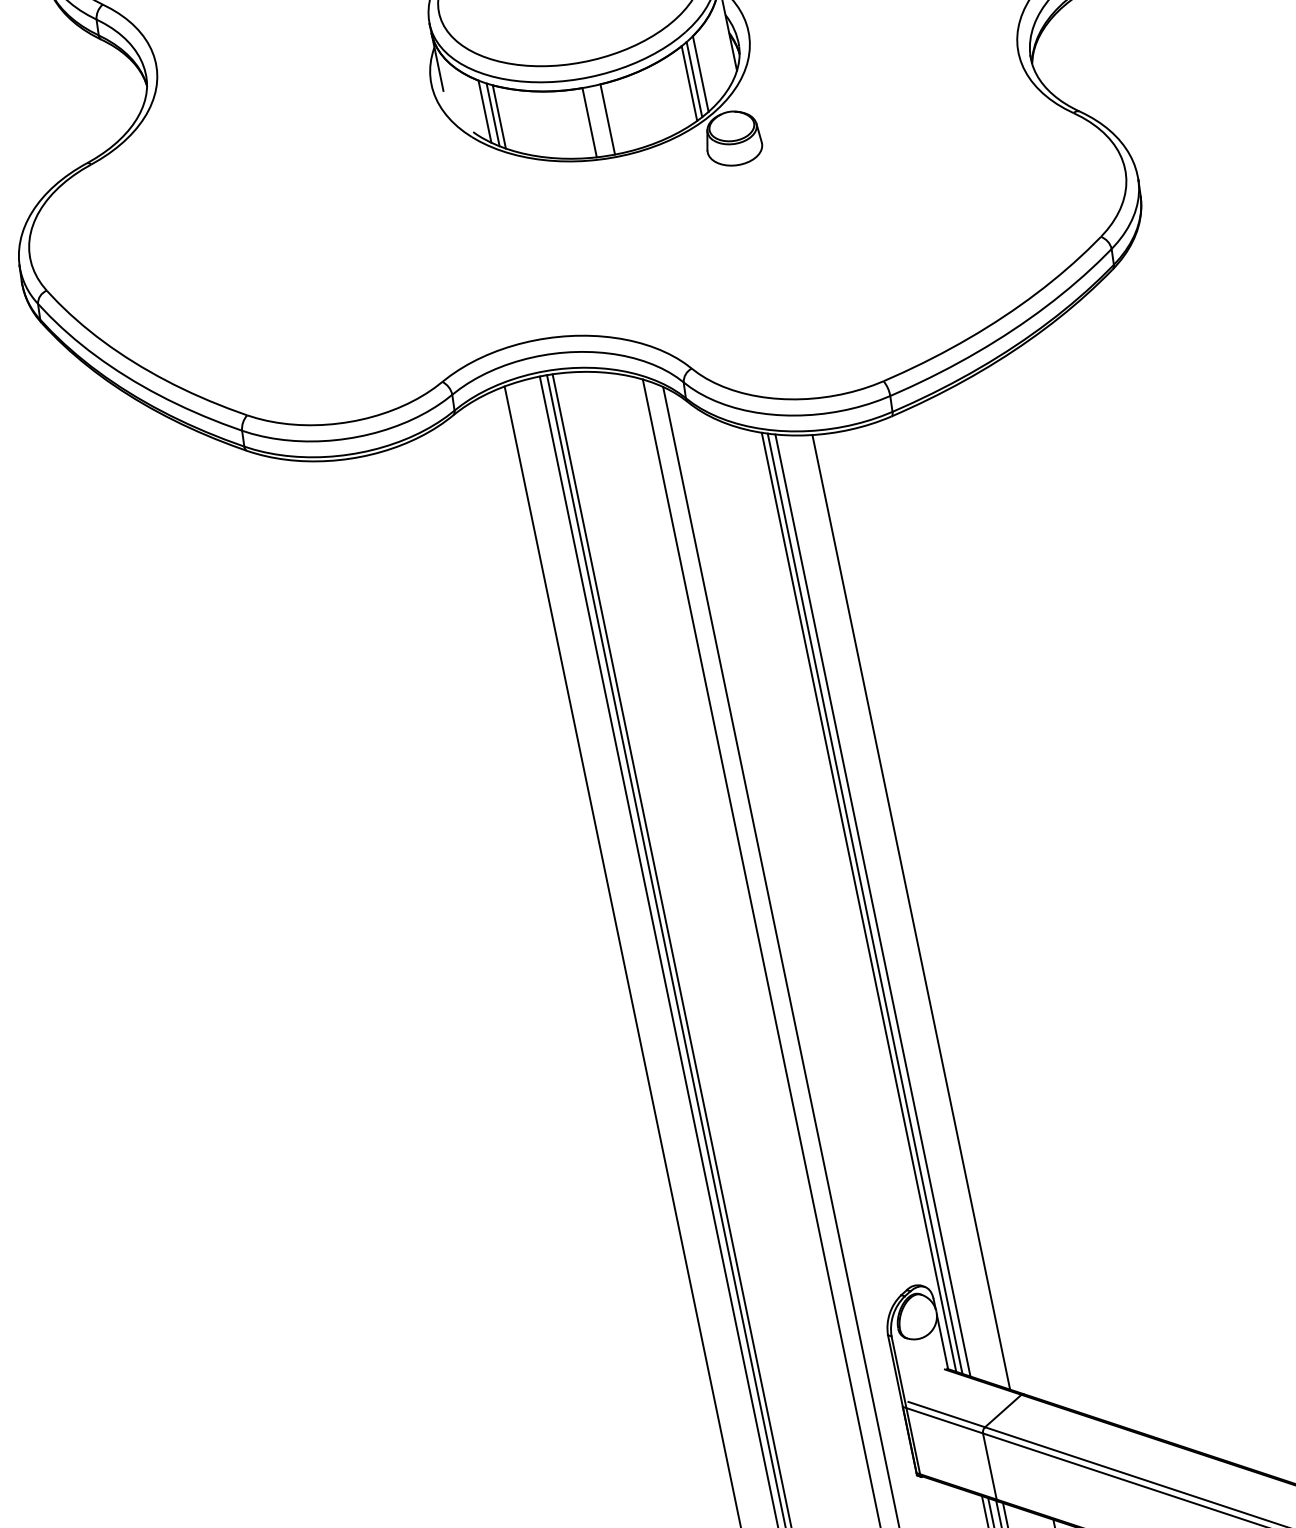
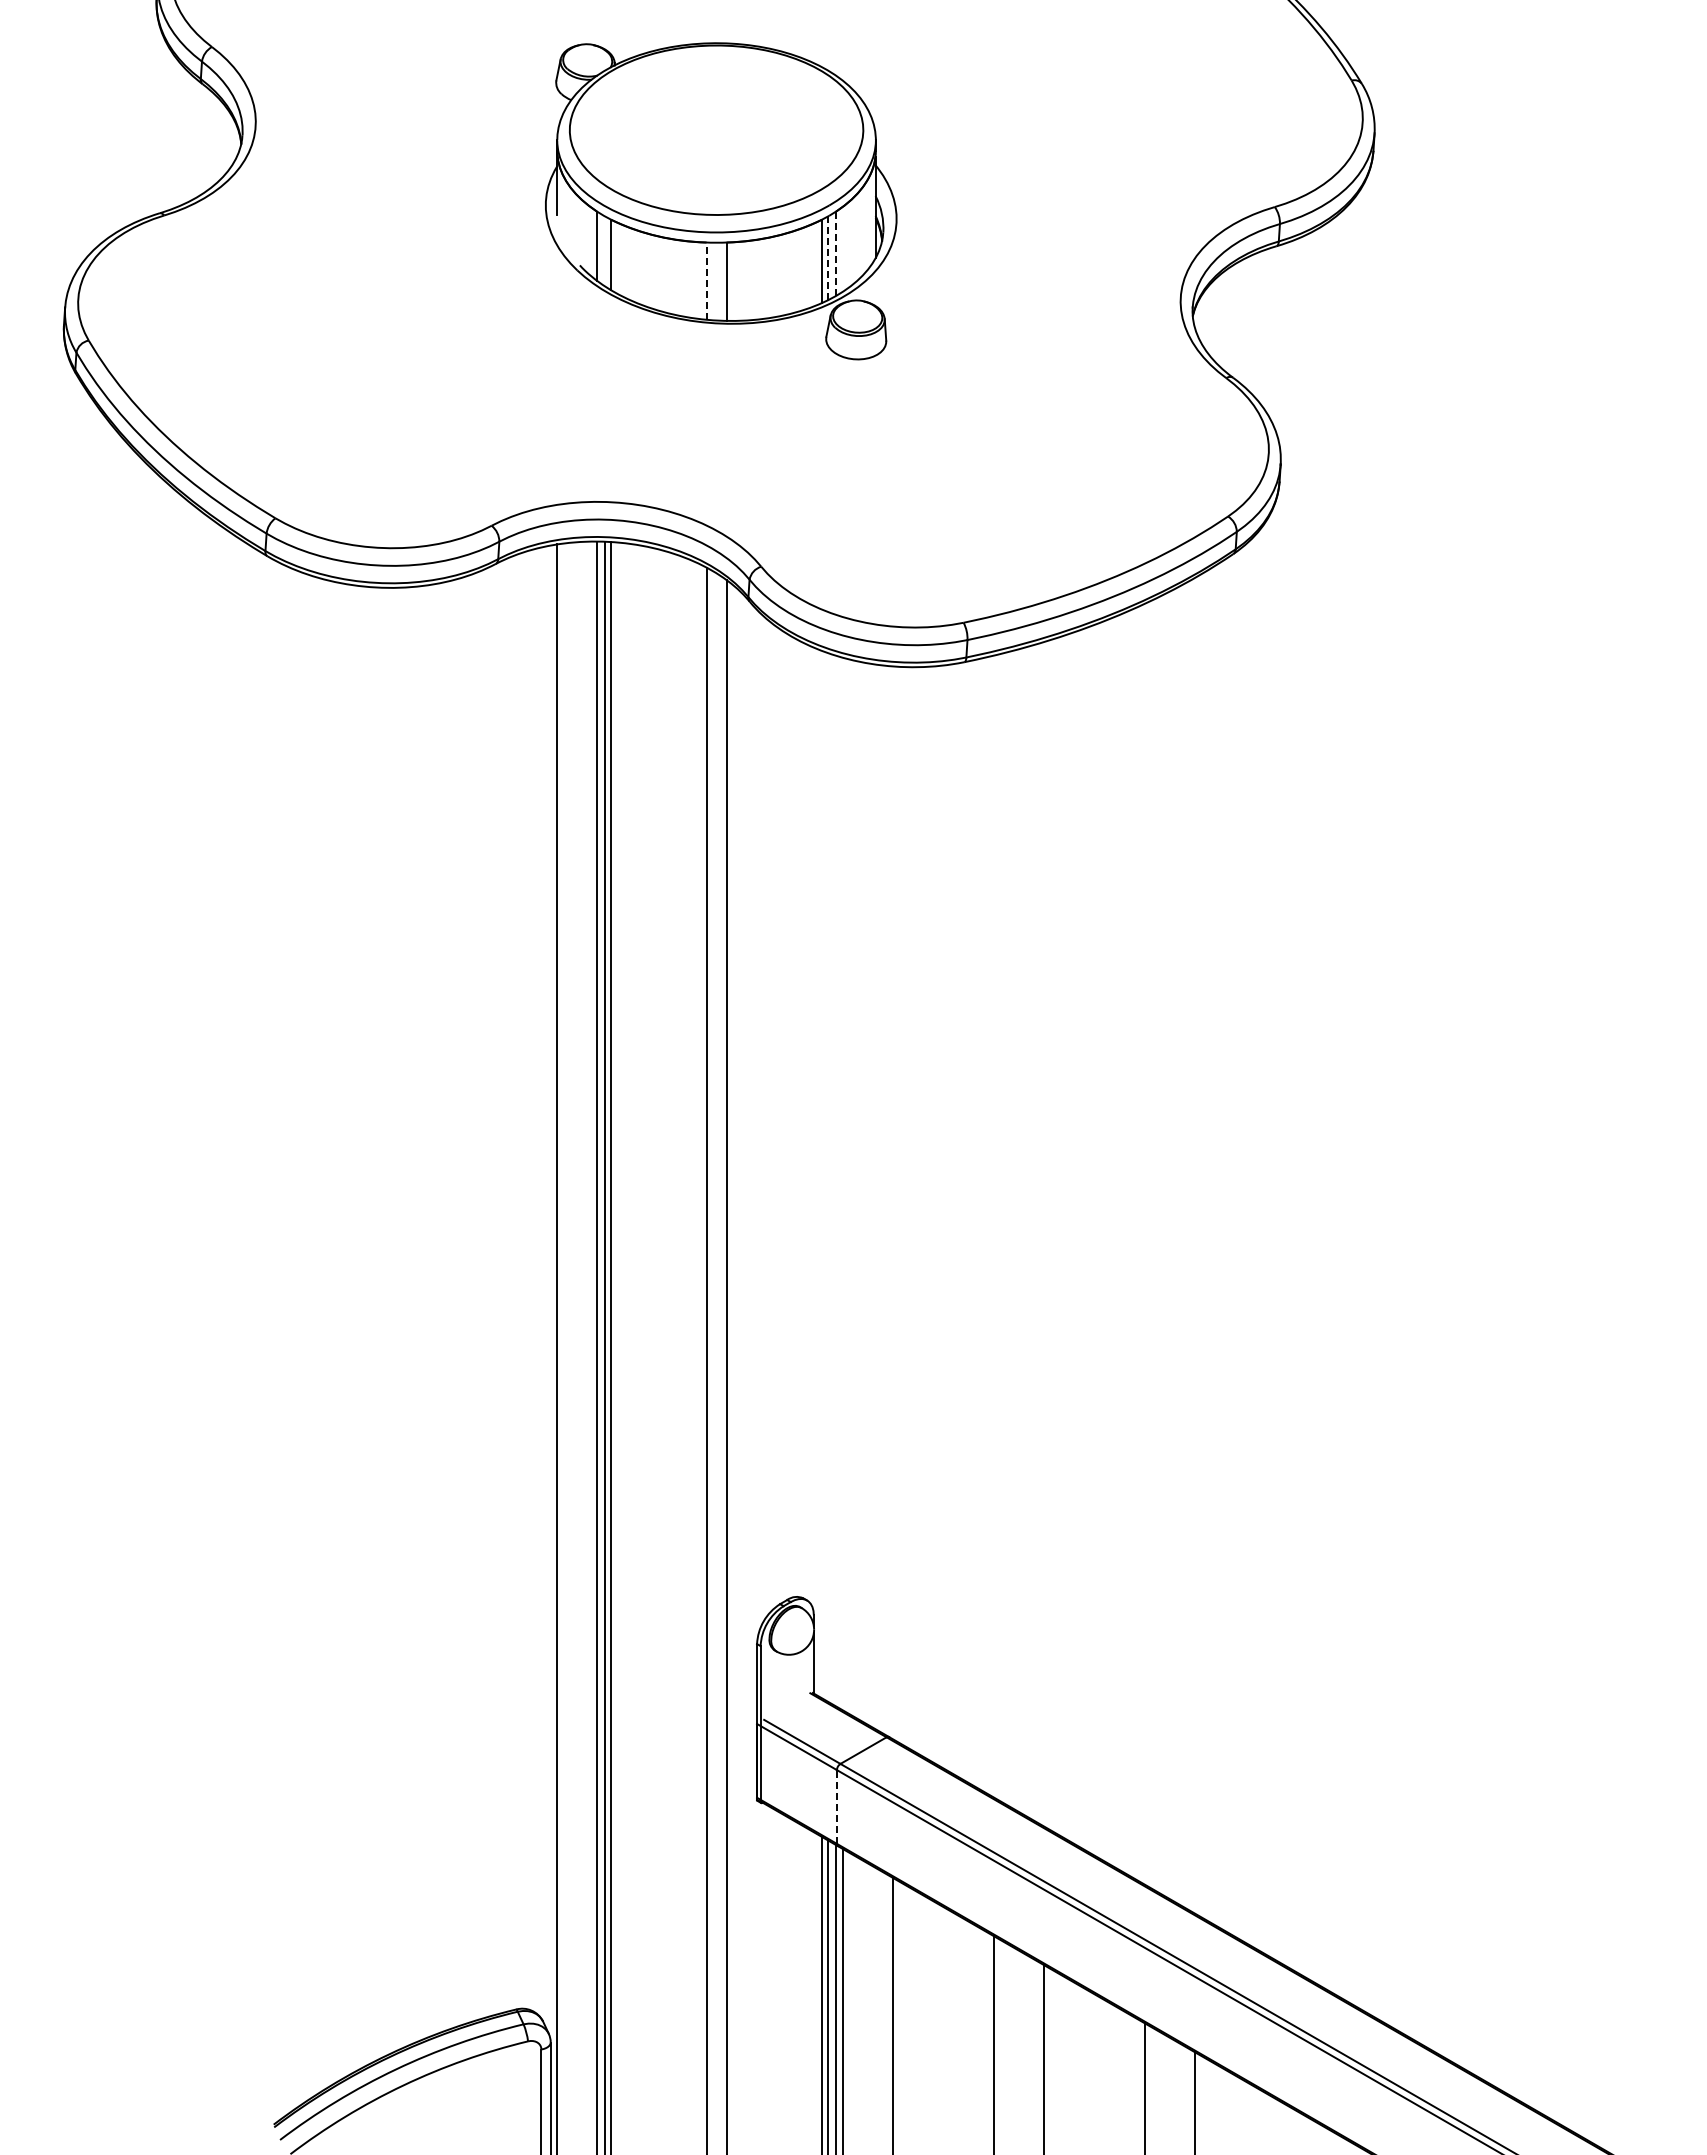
line: (701, 73) -> (836, 253), solid -> dashed
line: (694, 79) -> (828, 258), solid -> dashed
line: (493, 114) -> (605, 251), removed
line: (589, 123) -> (706, 281), solid -> dashed
line: (858, 902) -> (821, 1174), removed
line: (865, 903) -> (828, 1177), removed
line: (873, 904) -> (836, 1180), removed
line: (911, 912) -> (875, 1196), removed
line: (989, 1466) -> (836, 1806), solid -> dashed

